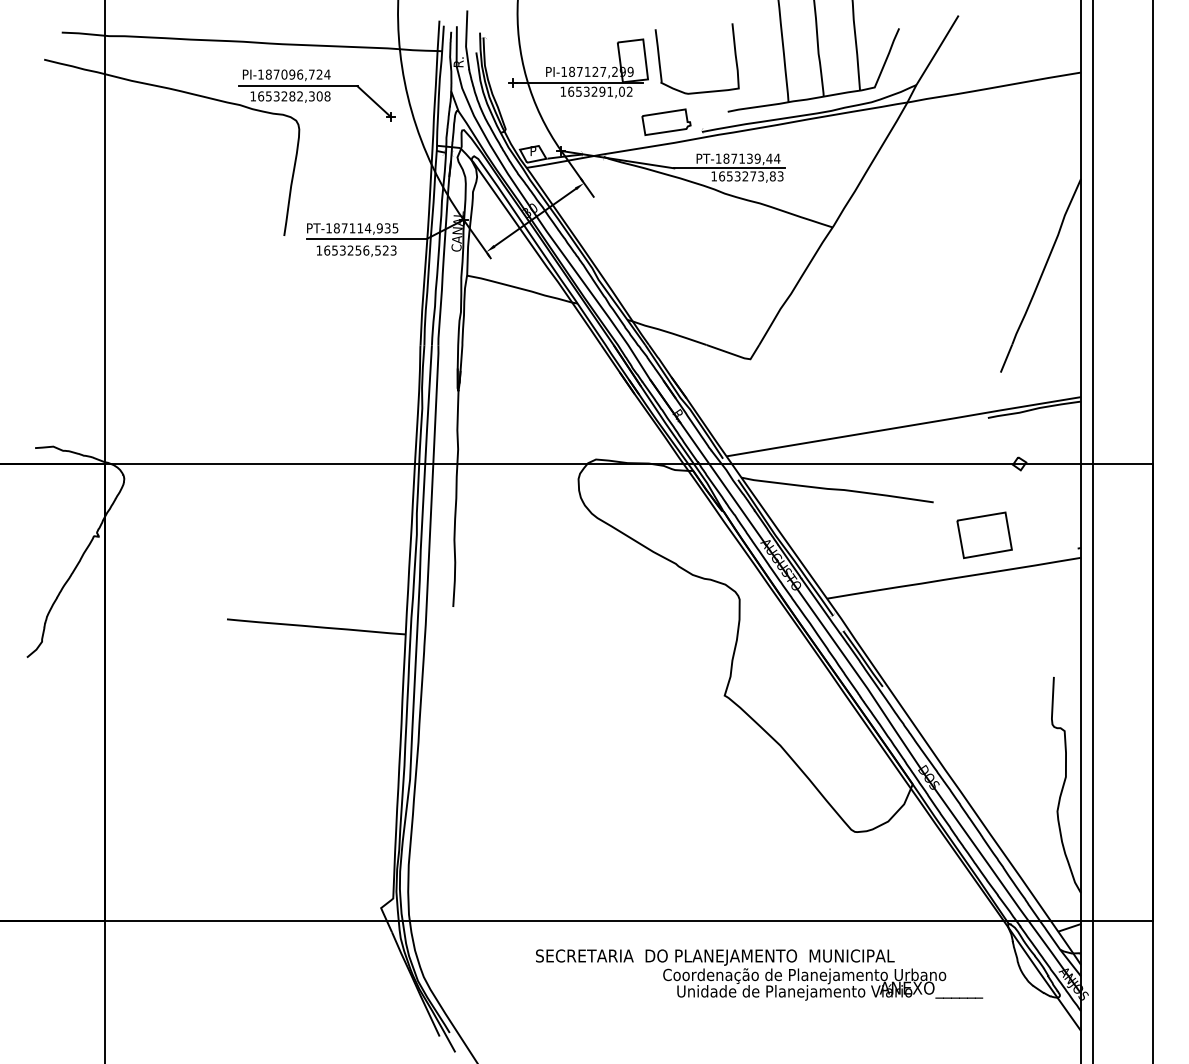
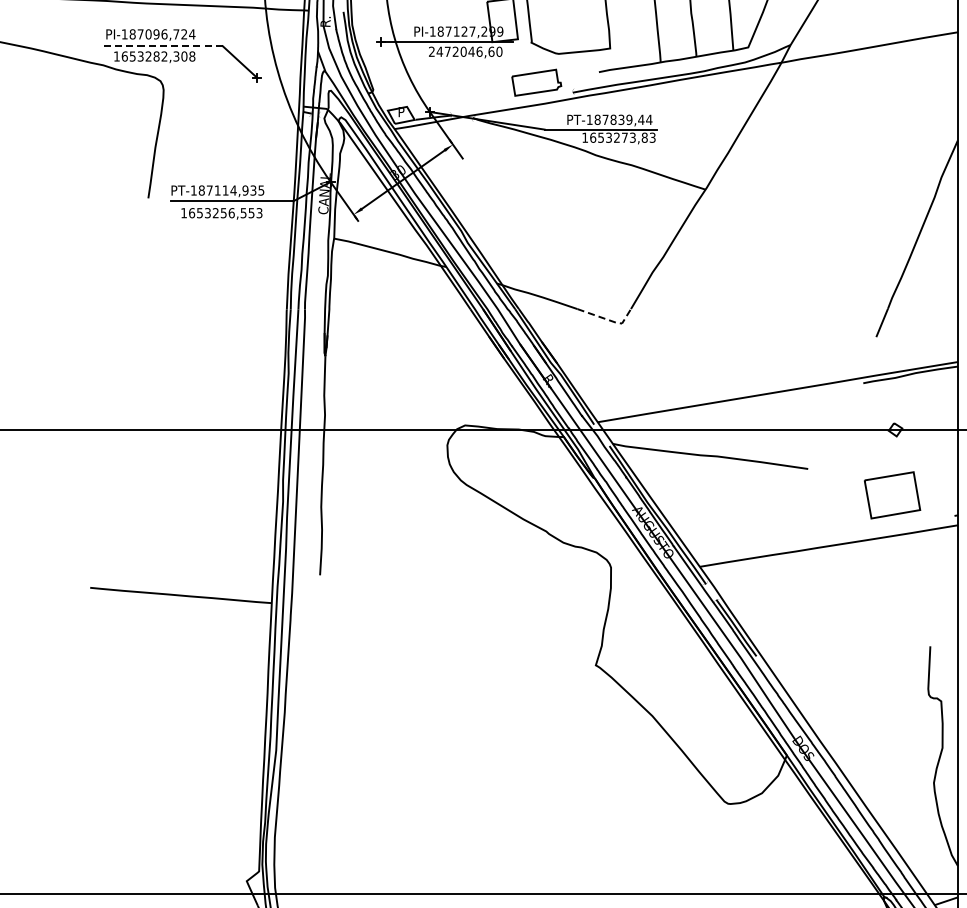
line: (297, 86) -> (161, 46), solid -> dashed
text: (596, 91) -> (465, 51), 1653291,02 -> 2472046,60
text: (742, 158) -> (613, 119), PT-187139,44 -> PT-187839,44
text: (385, 250) -> (251, 213), 1653256,523 -> 1653256,553
line: (738, 356) -> (609, 320), solid -> dashed
part: (984, 535) -> (892, 495), moved

